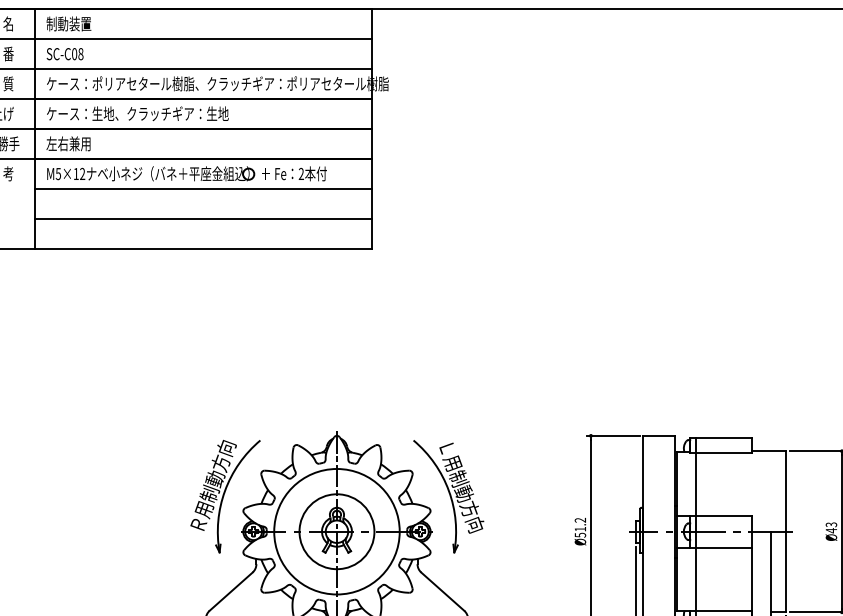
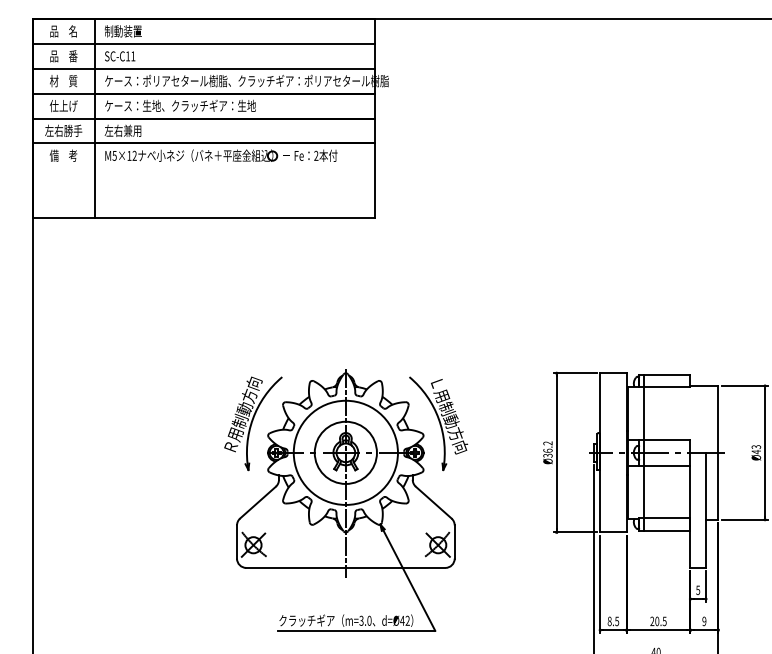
text: (77, 54) -> (130, 56), SC-C08 -> SC-C11
line: (202, 189) -> (234, 168), removed
line: (202, 219) -> (234, 193), removed
text: (579, 531) -> (547, 452), Ø51.2 -> Ø36.2

